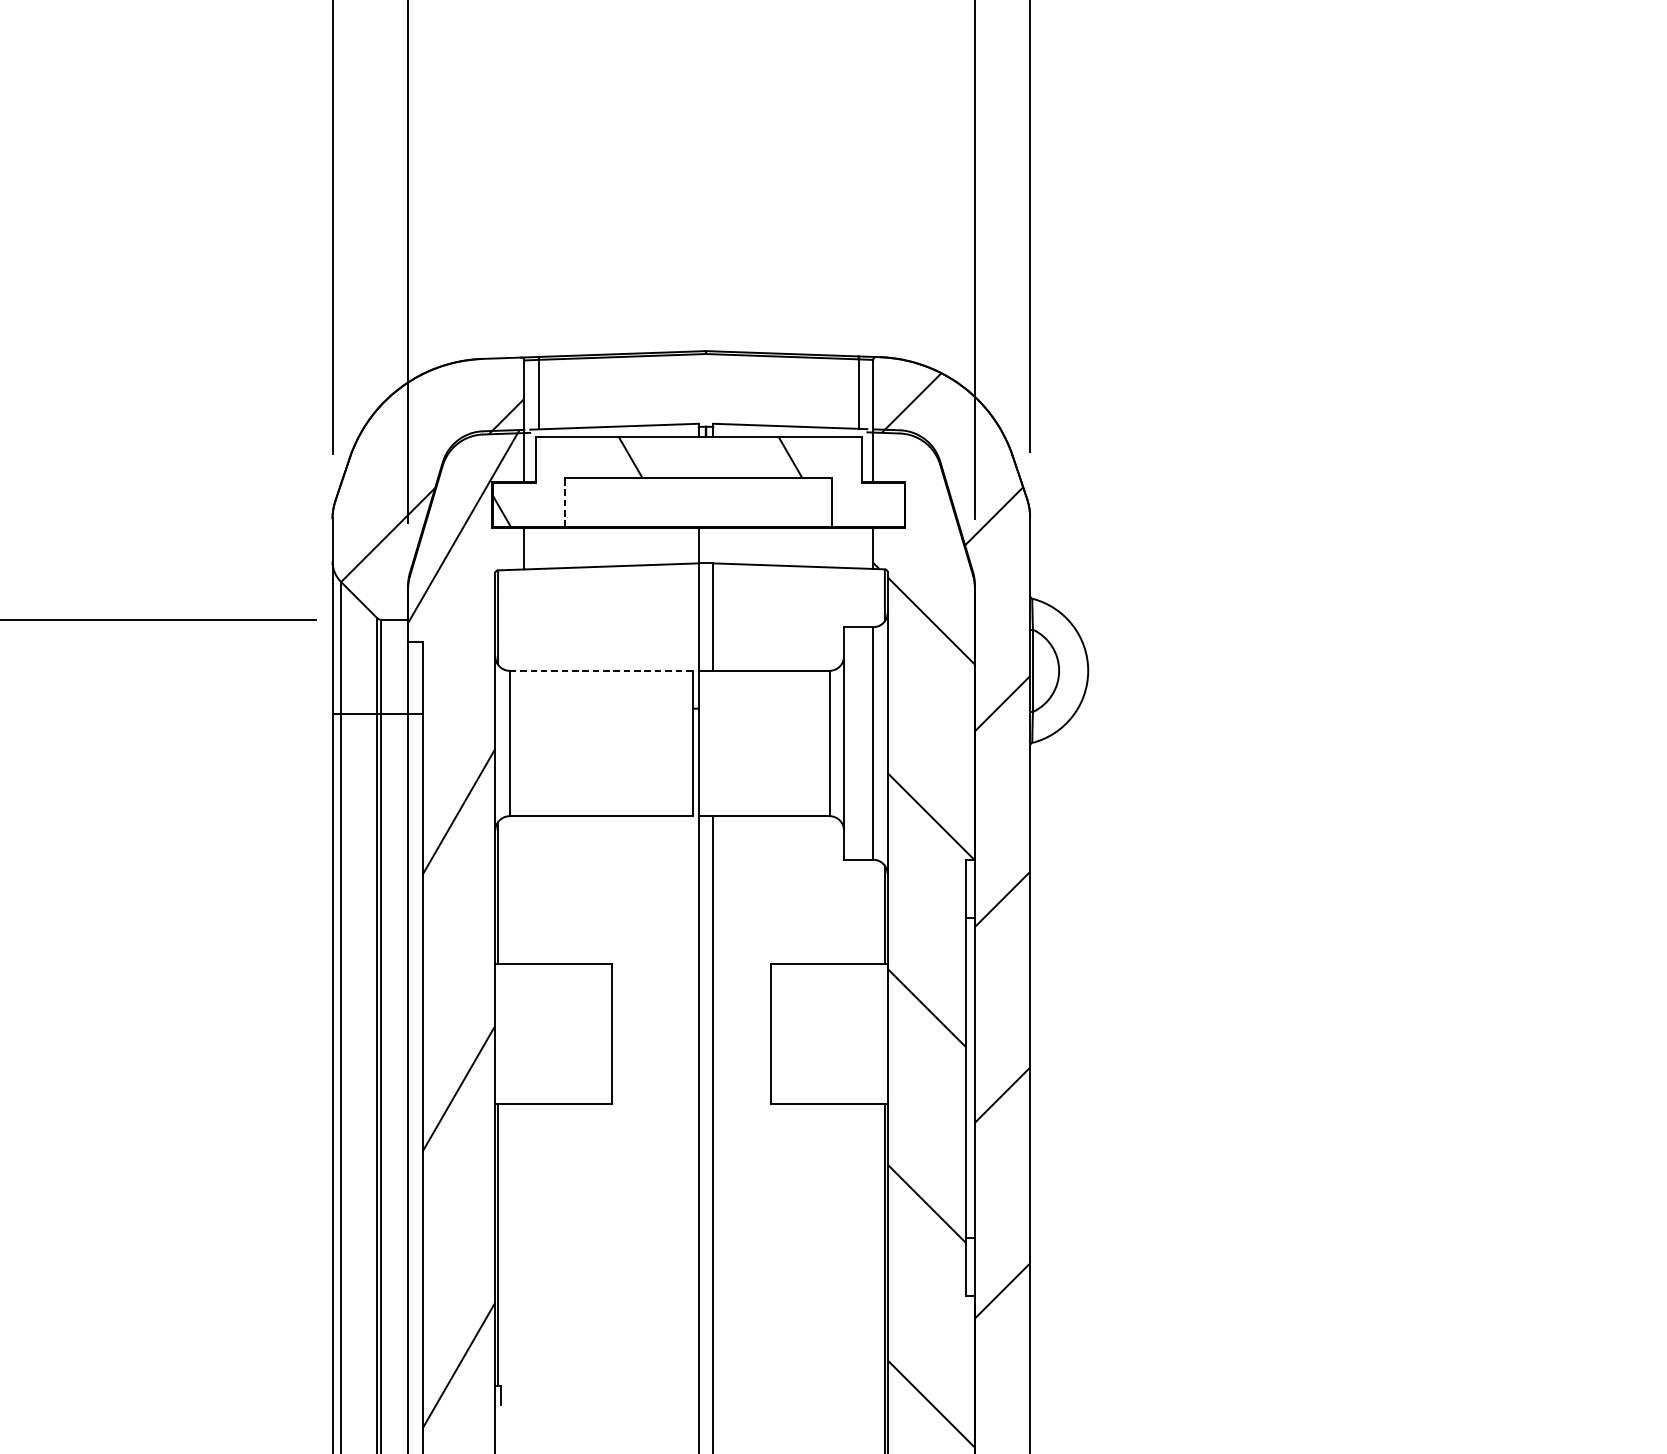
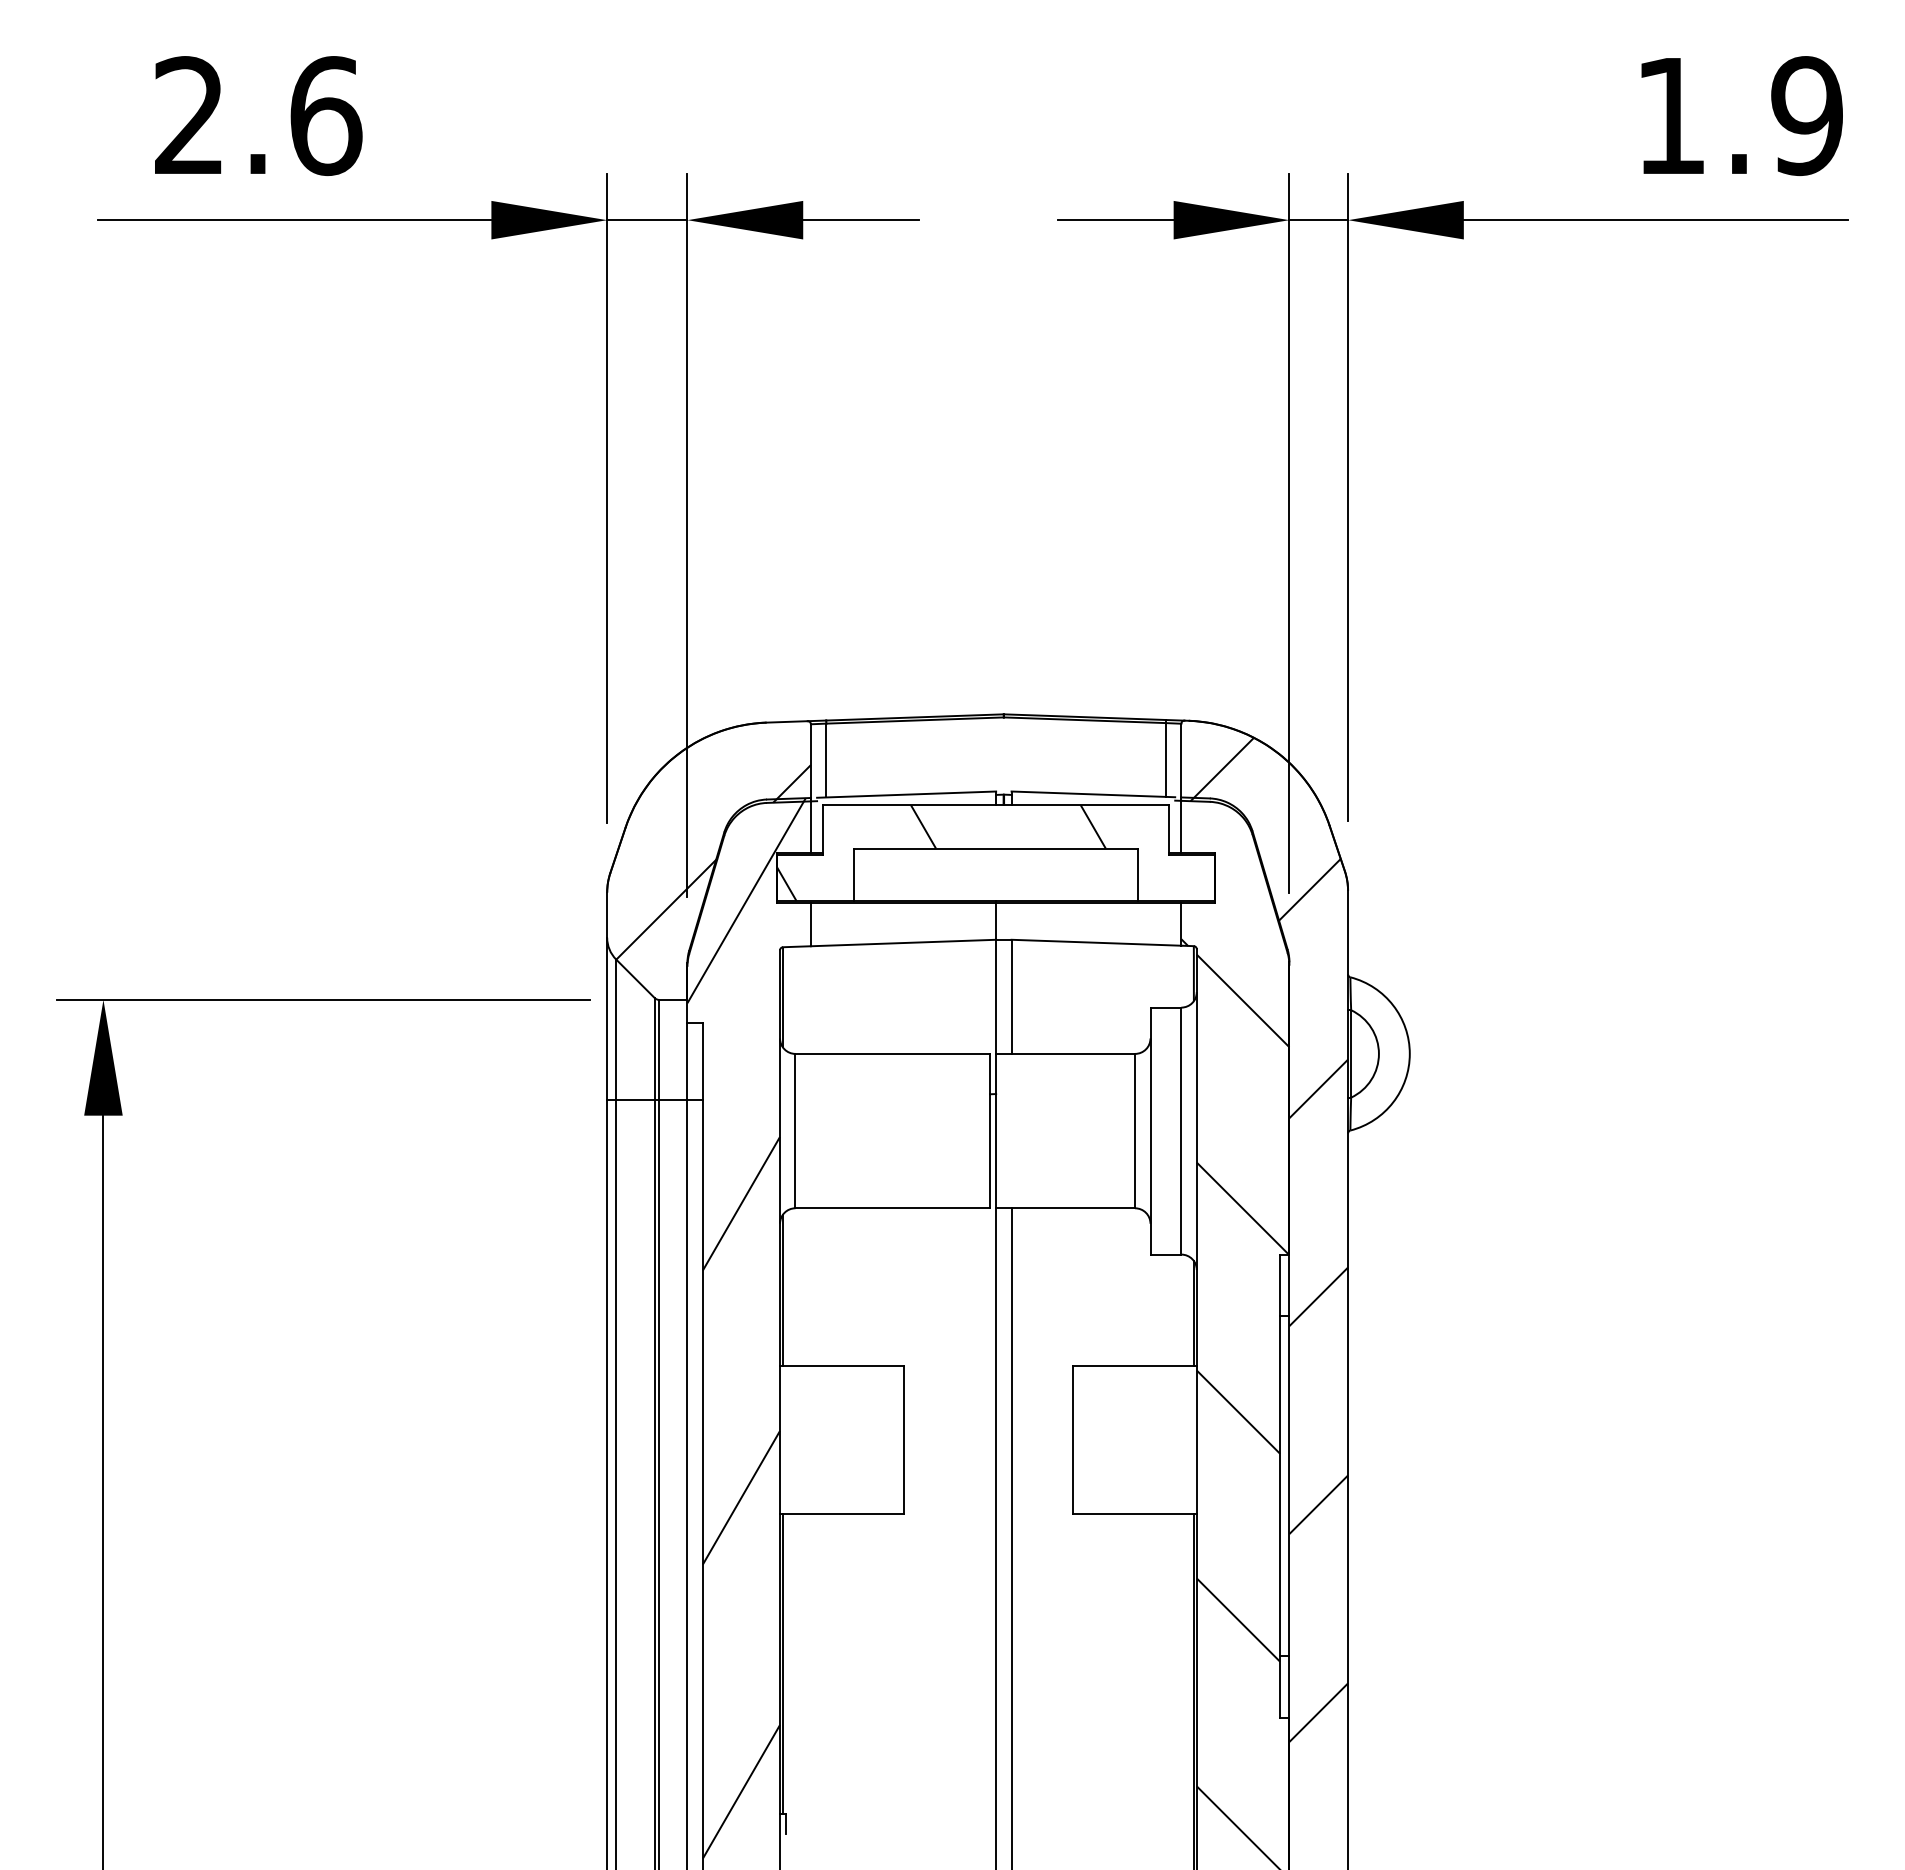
line: (565, 501) -> (854, 874), dashed -> solid
line: (602, 670) -> (893, 1053), dashed -> solid

